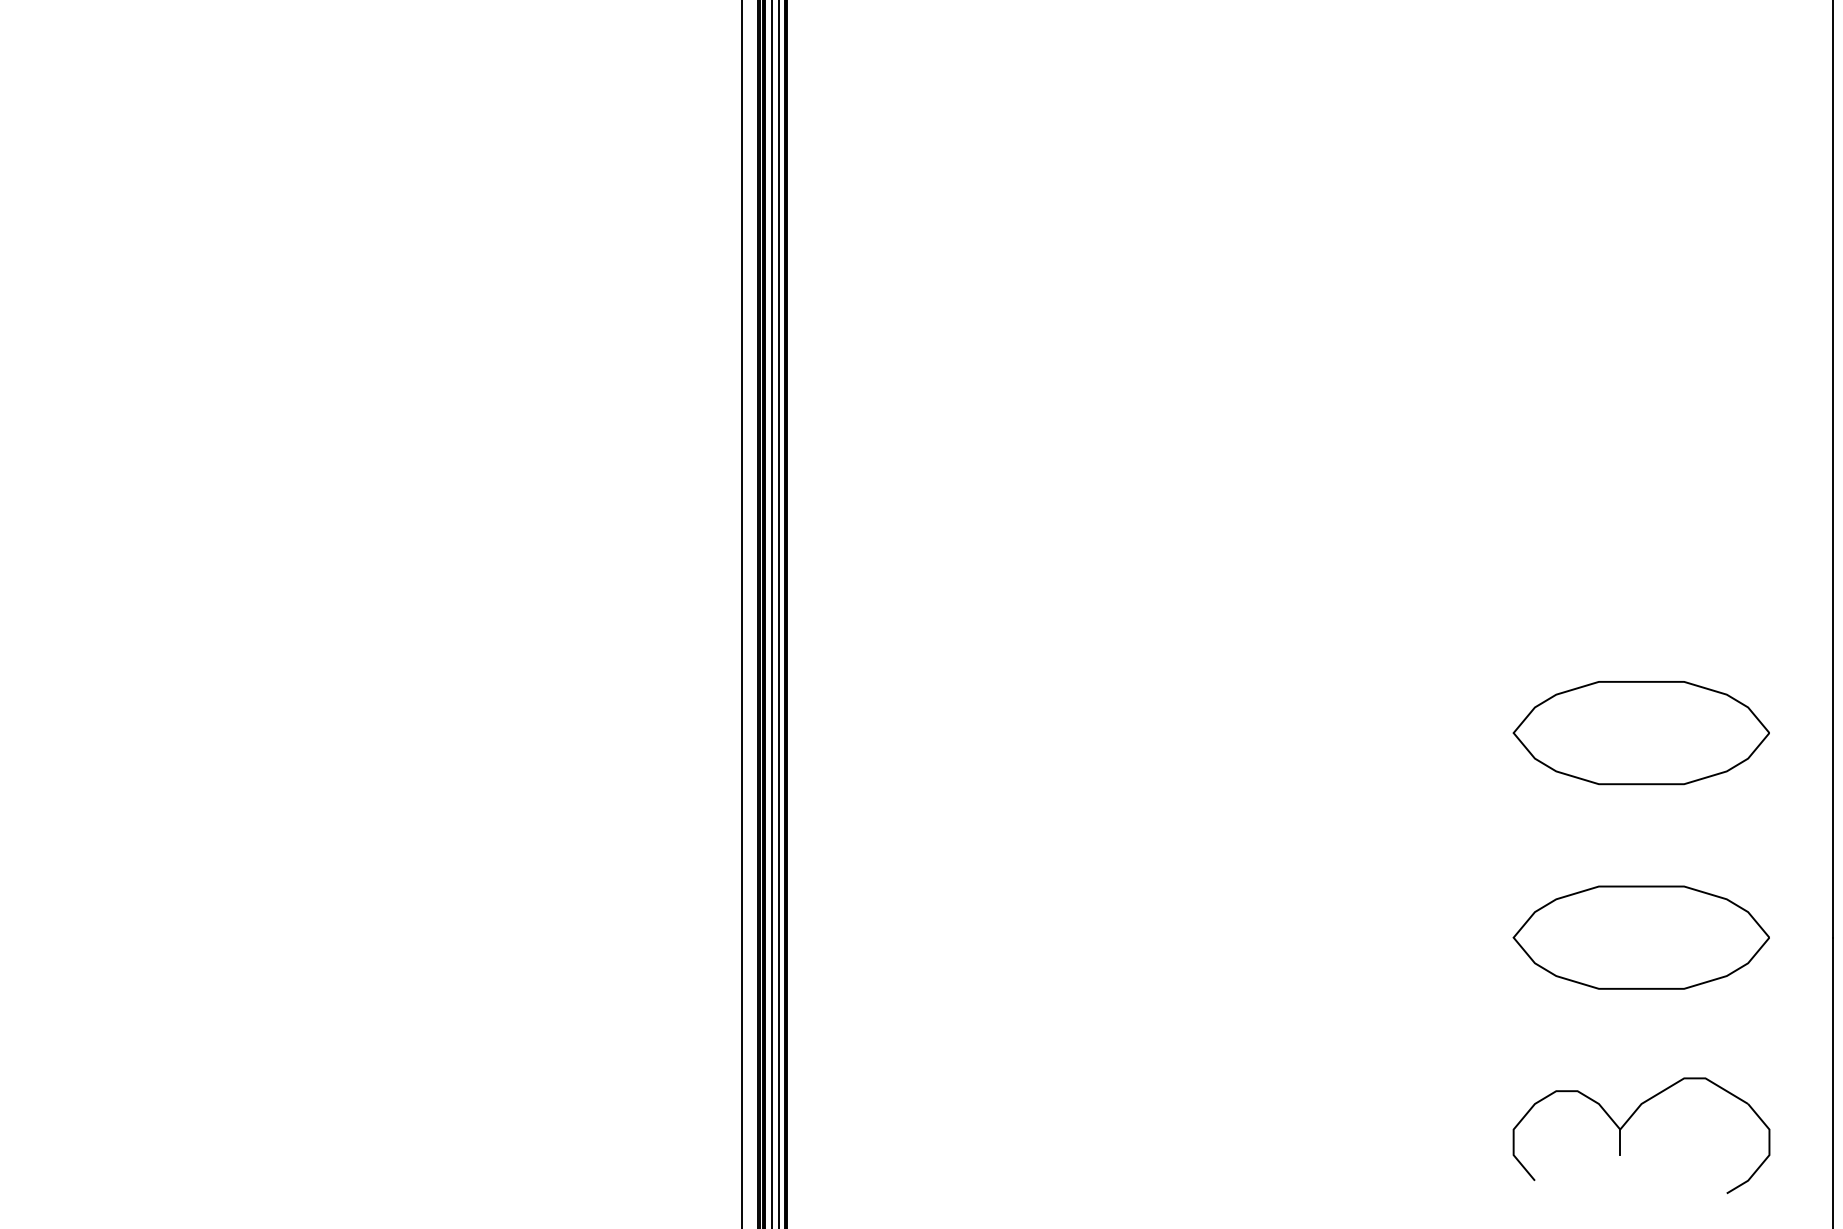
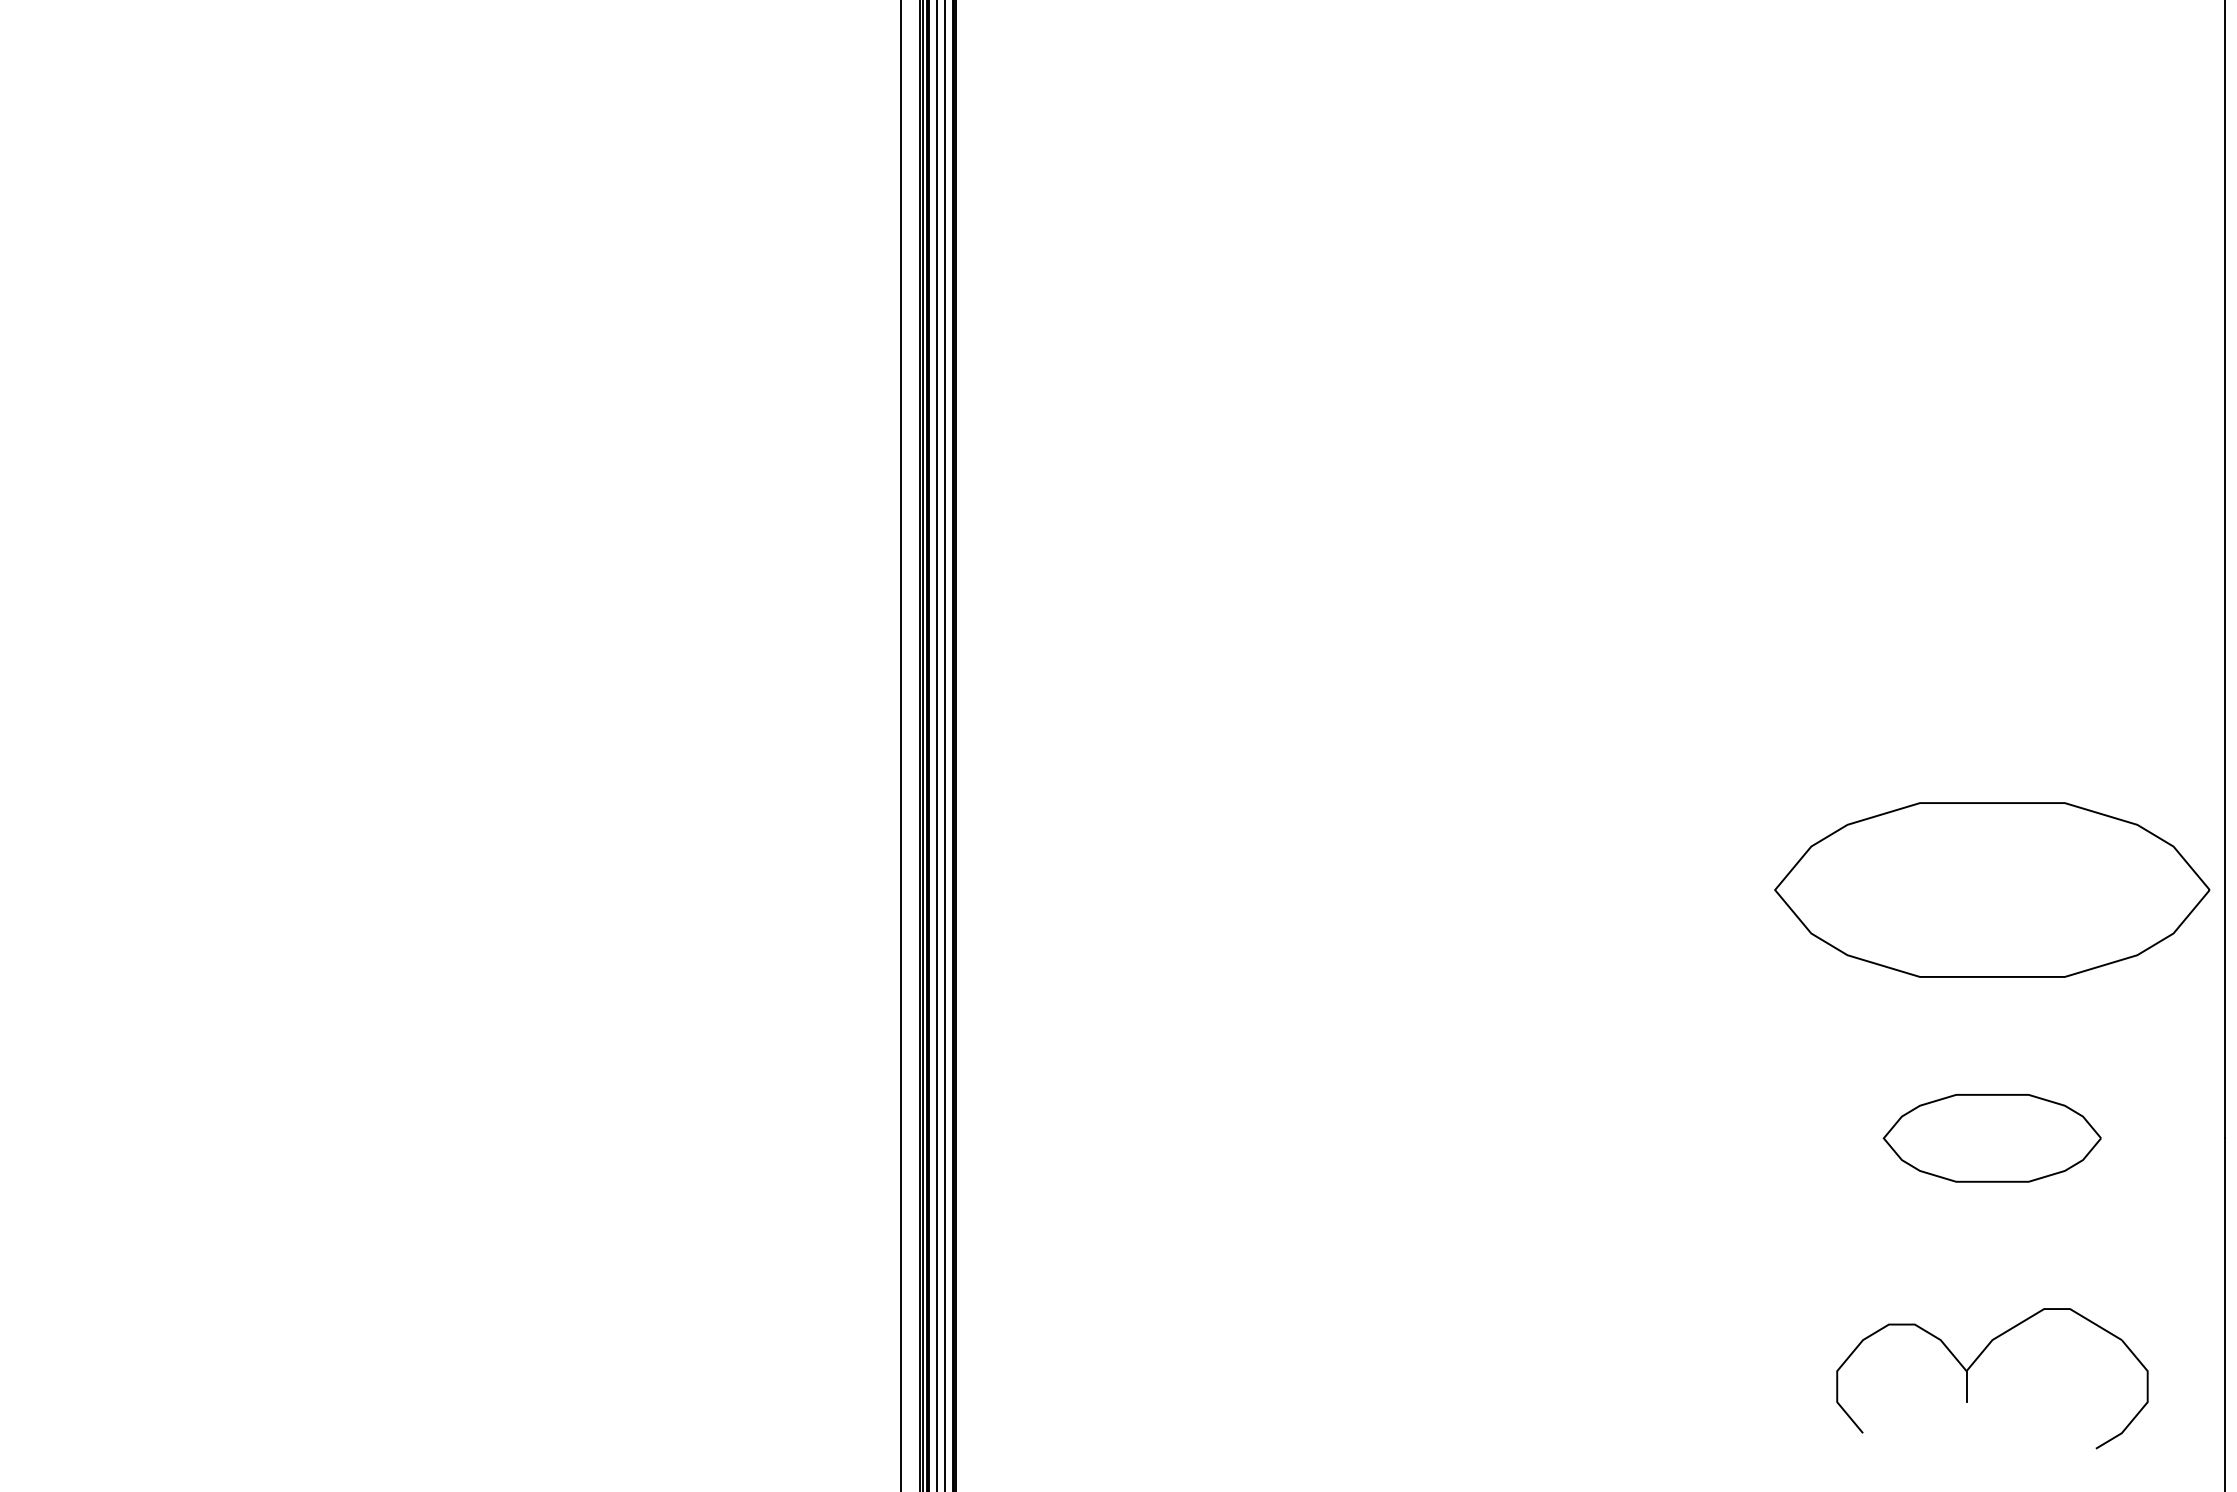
part: (1641, 732) -> (1992, 889), size x1.4
part: (1641, 937) -> (1992, 1138), size x0.7

